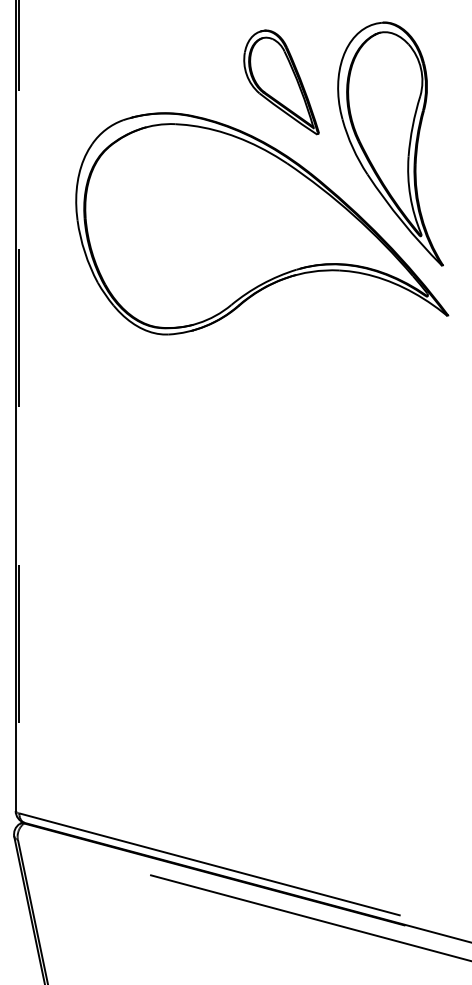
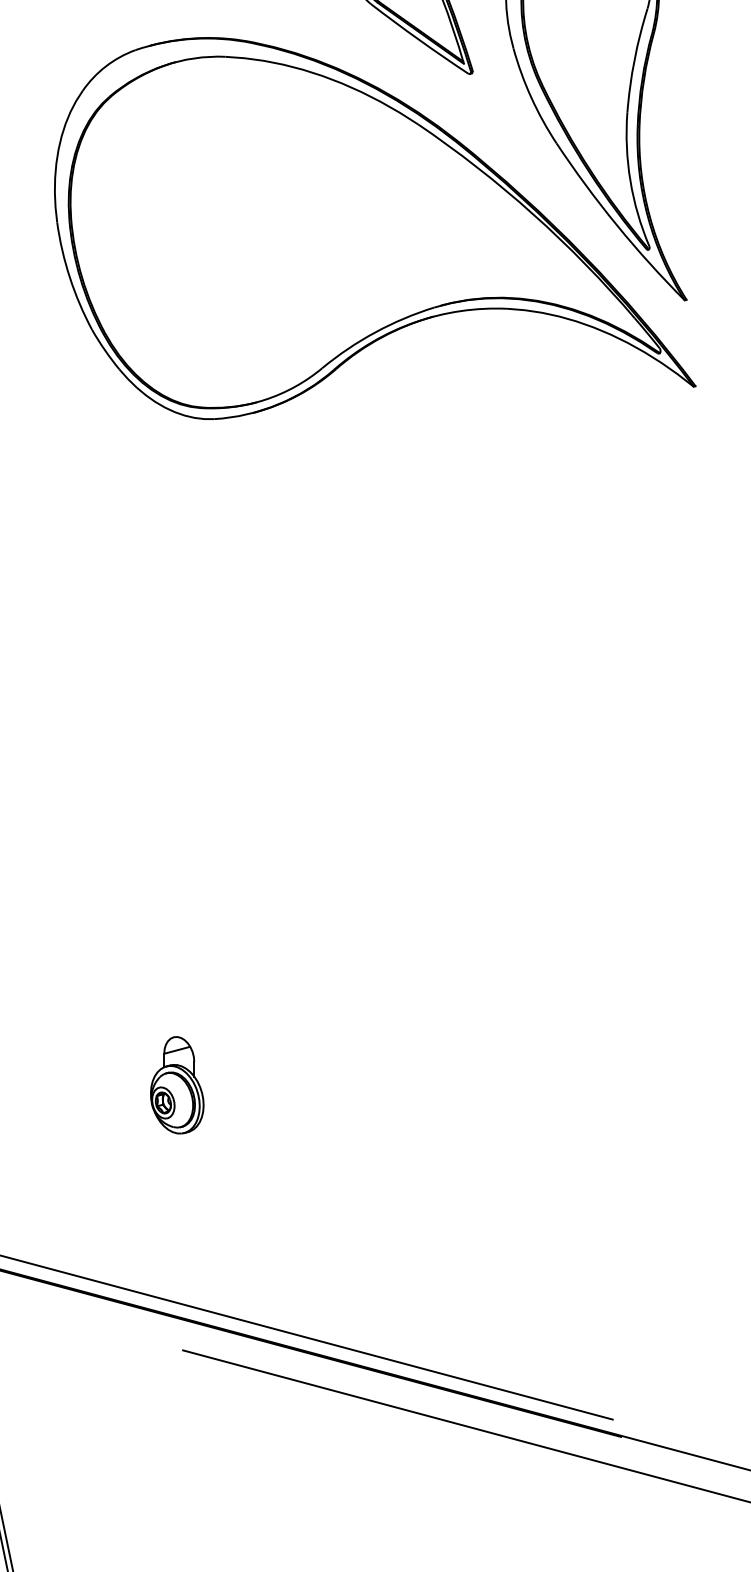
part: (147, 721) -> (177, 1085), added

